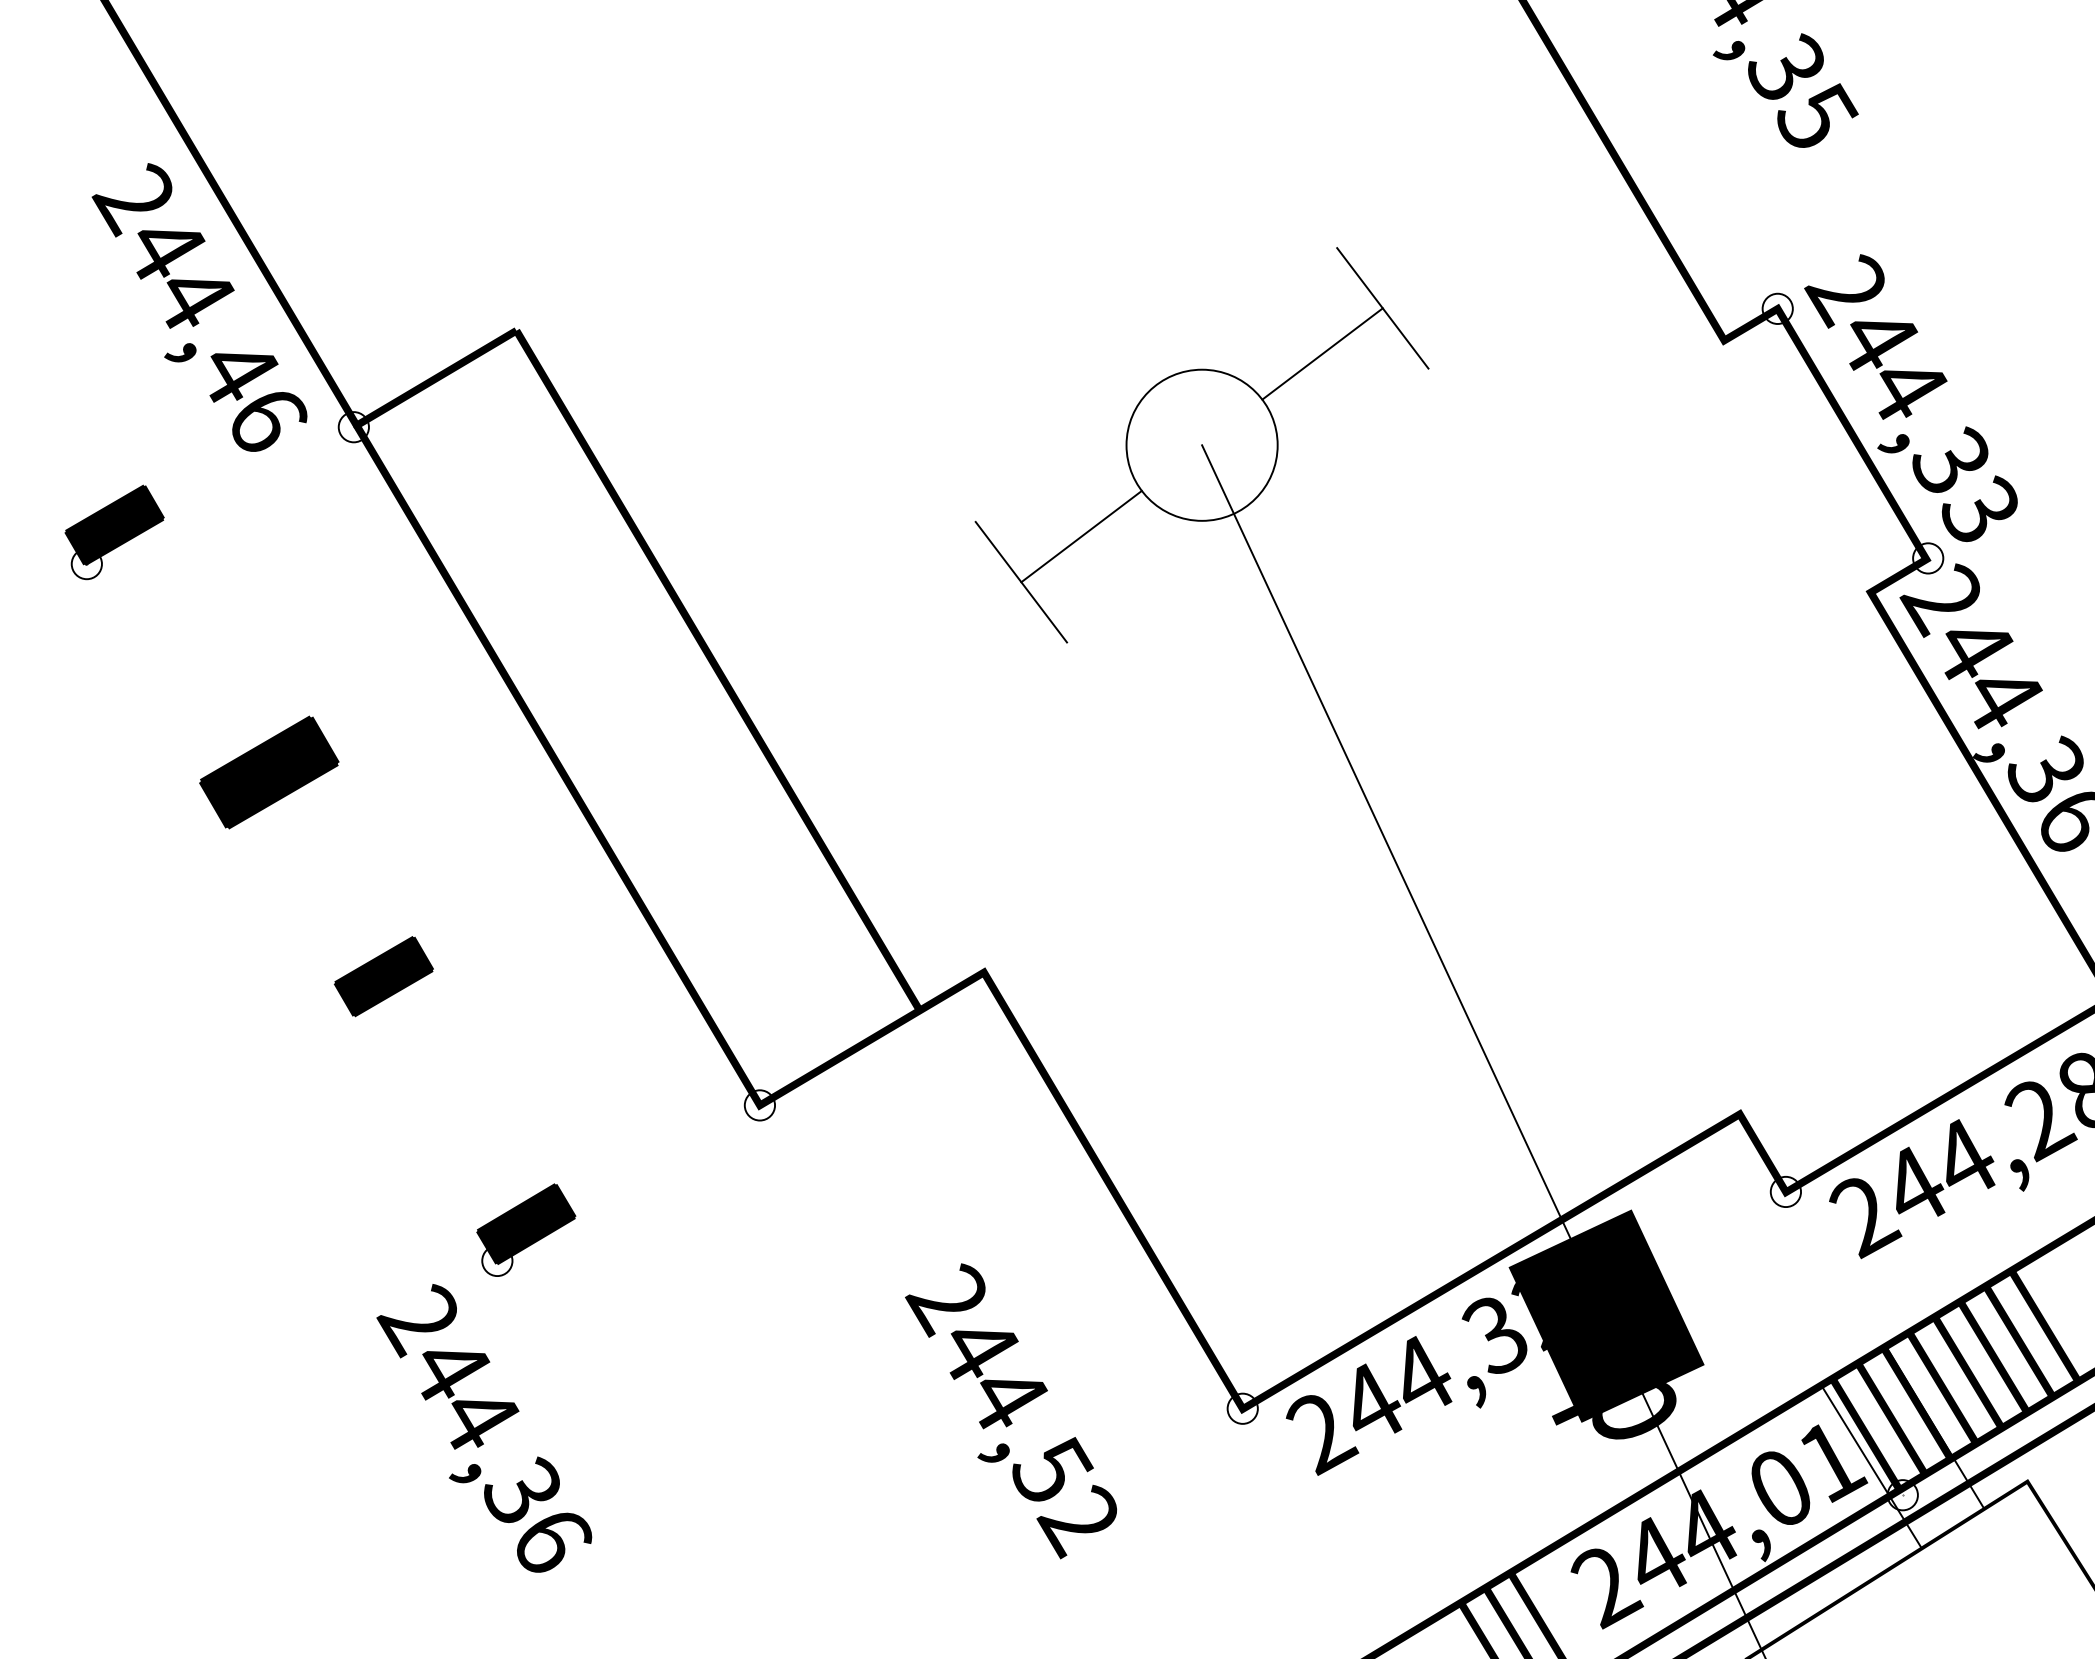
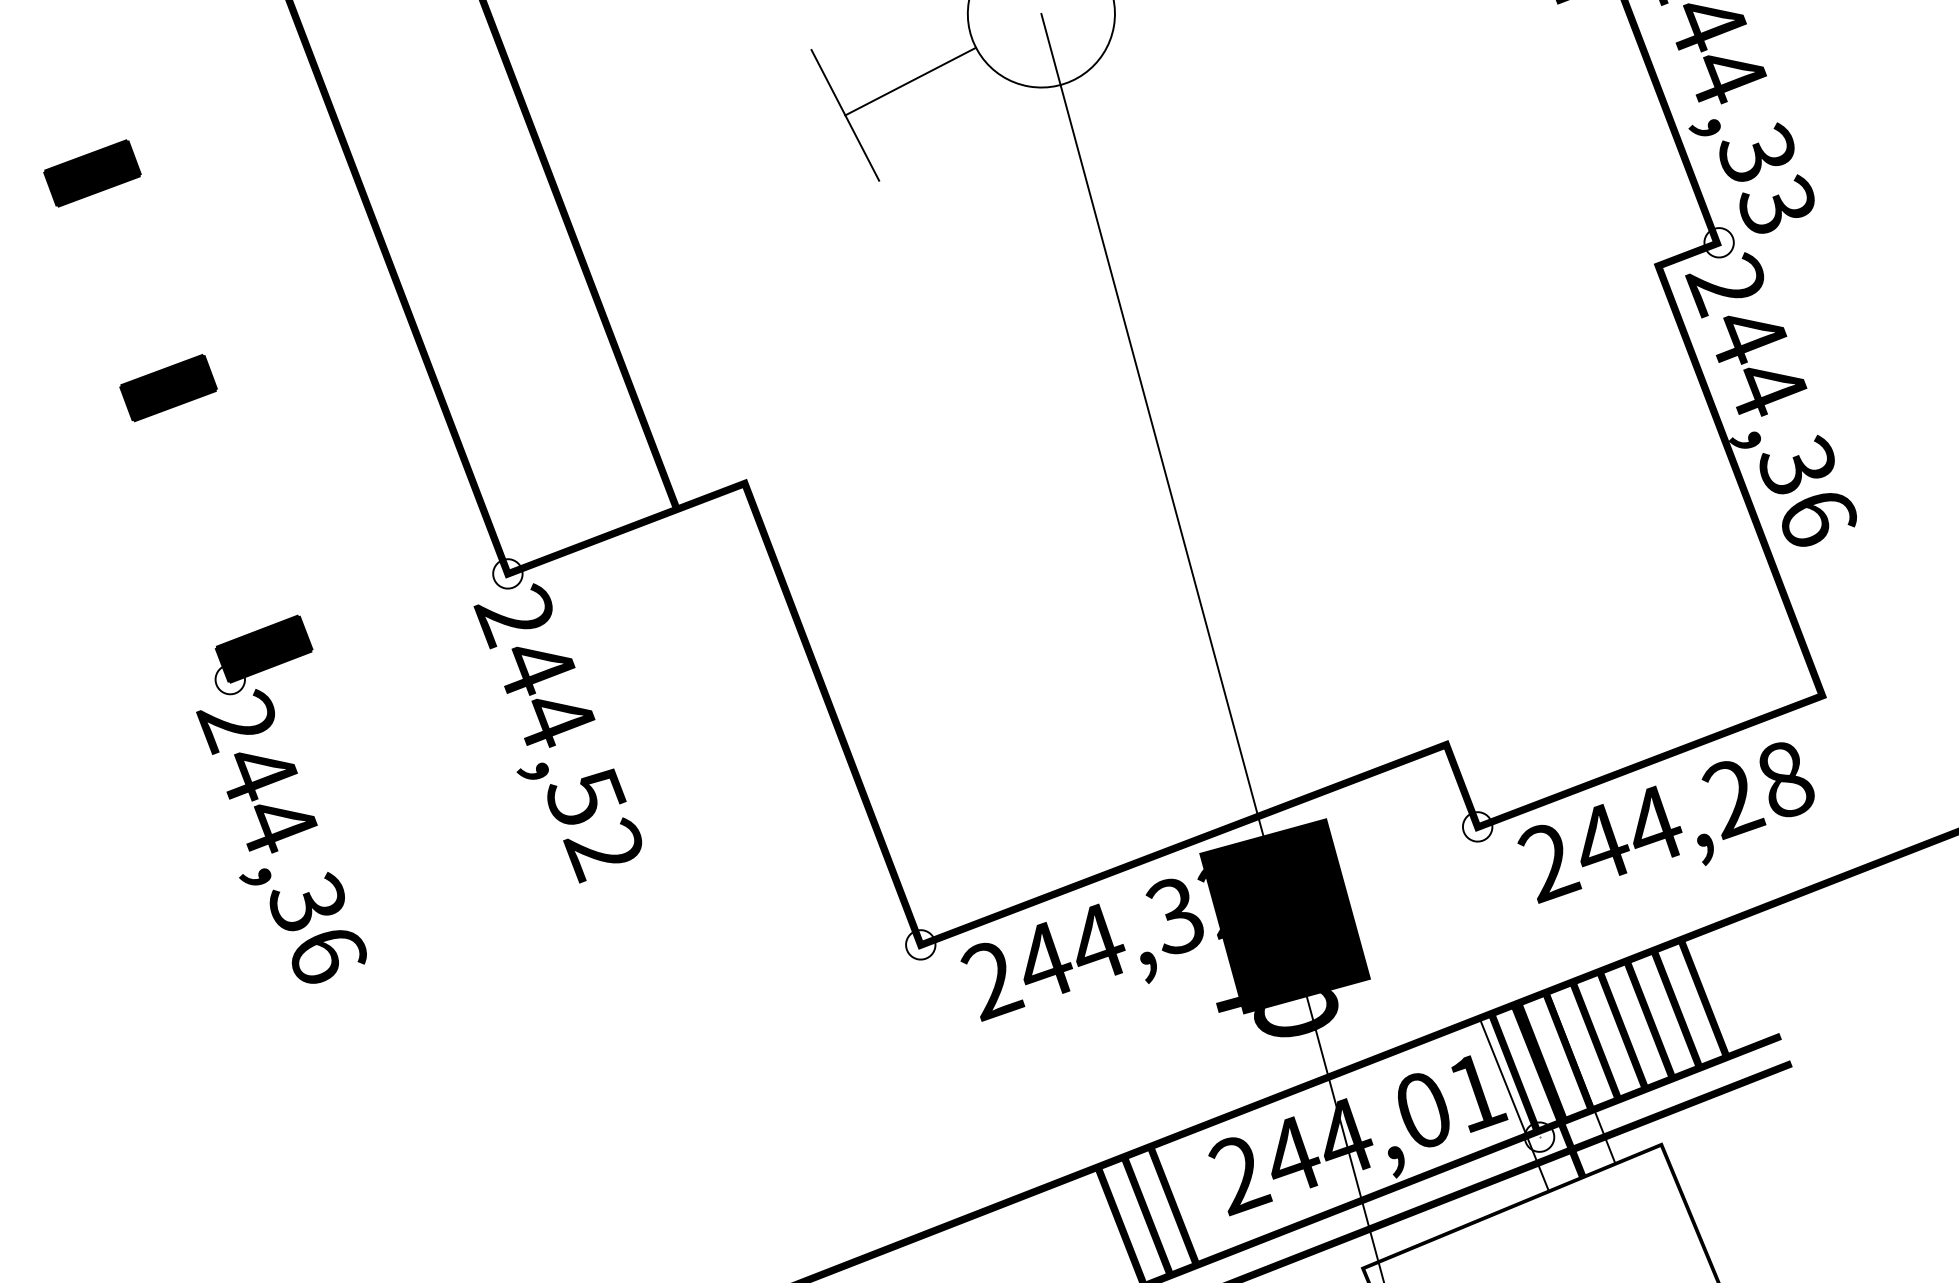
part: (269, 772) -> (92, 173), size x0.71
text: (1011, 1411) -> (556, 733), moved
text: (484, 1428) -> (281, 836), moved
fill: (1903, 1447) -> (1548, 1091), added

